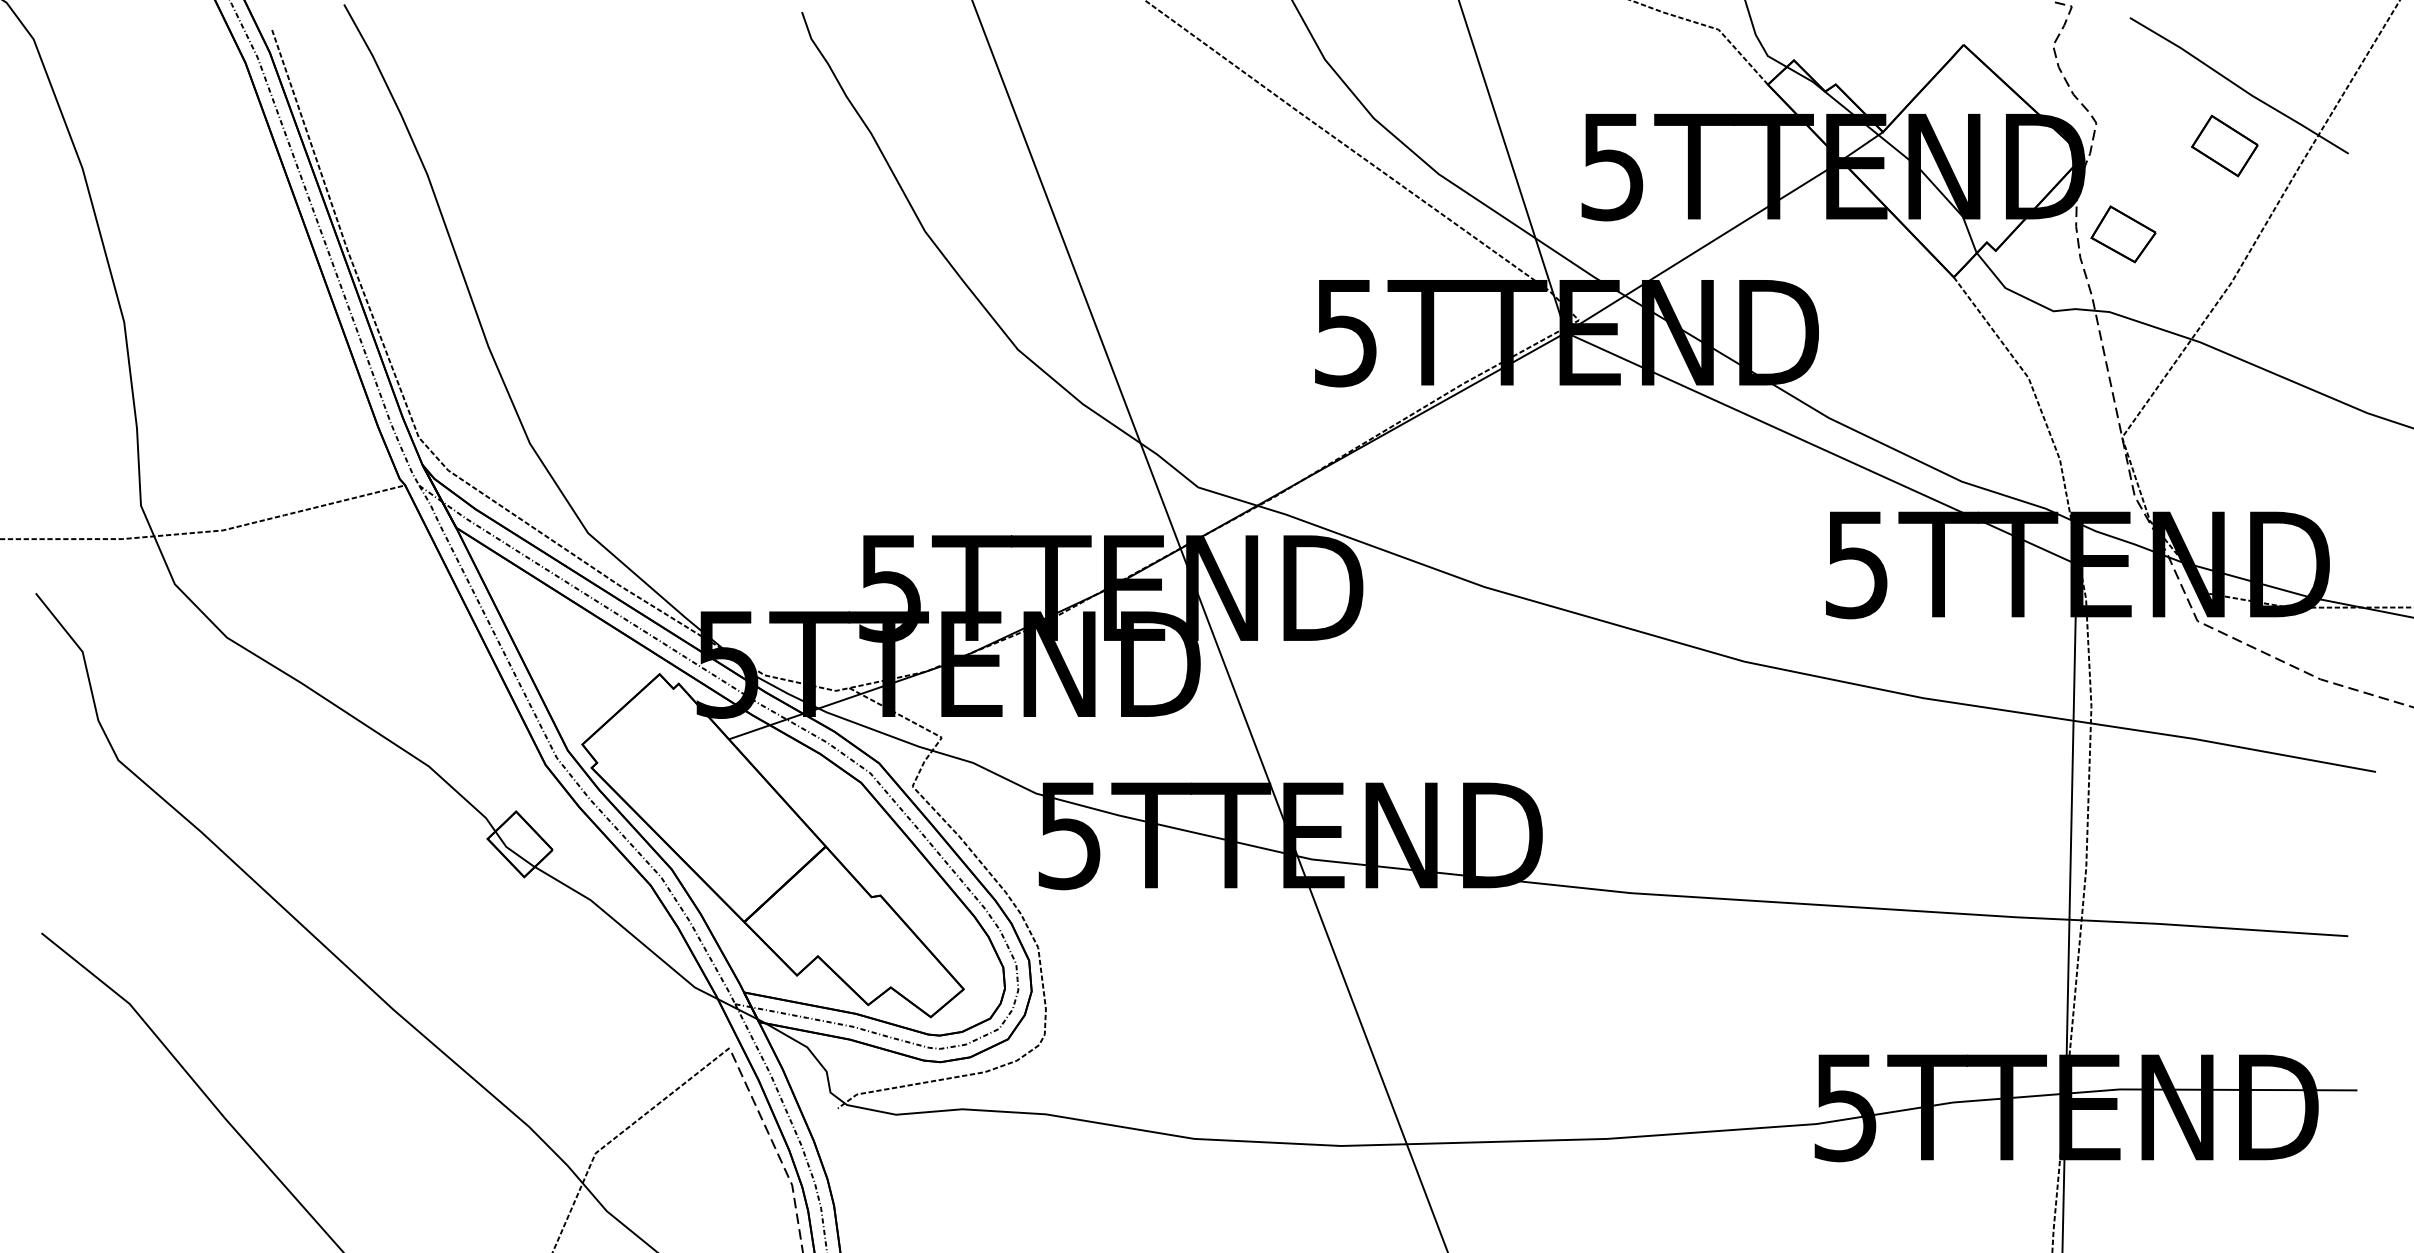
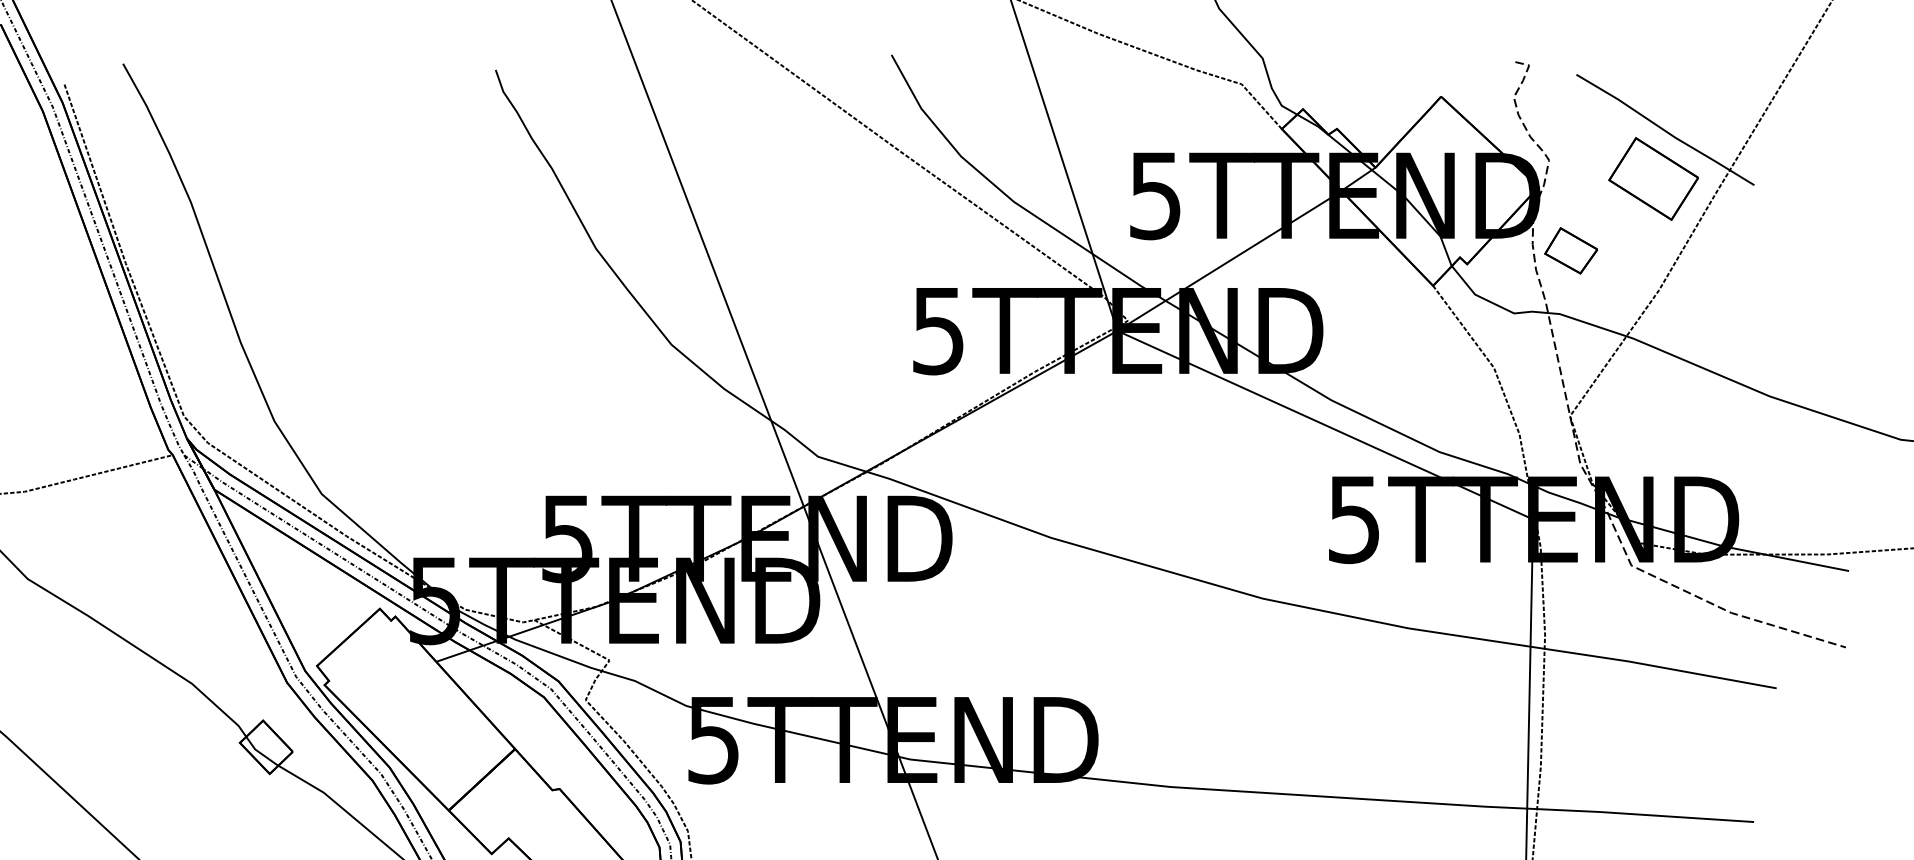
part: (2224, 145) -> (1653, 178), size x1.67

